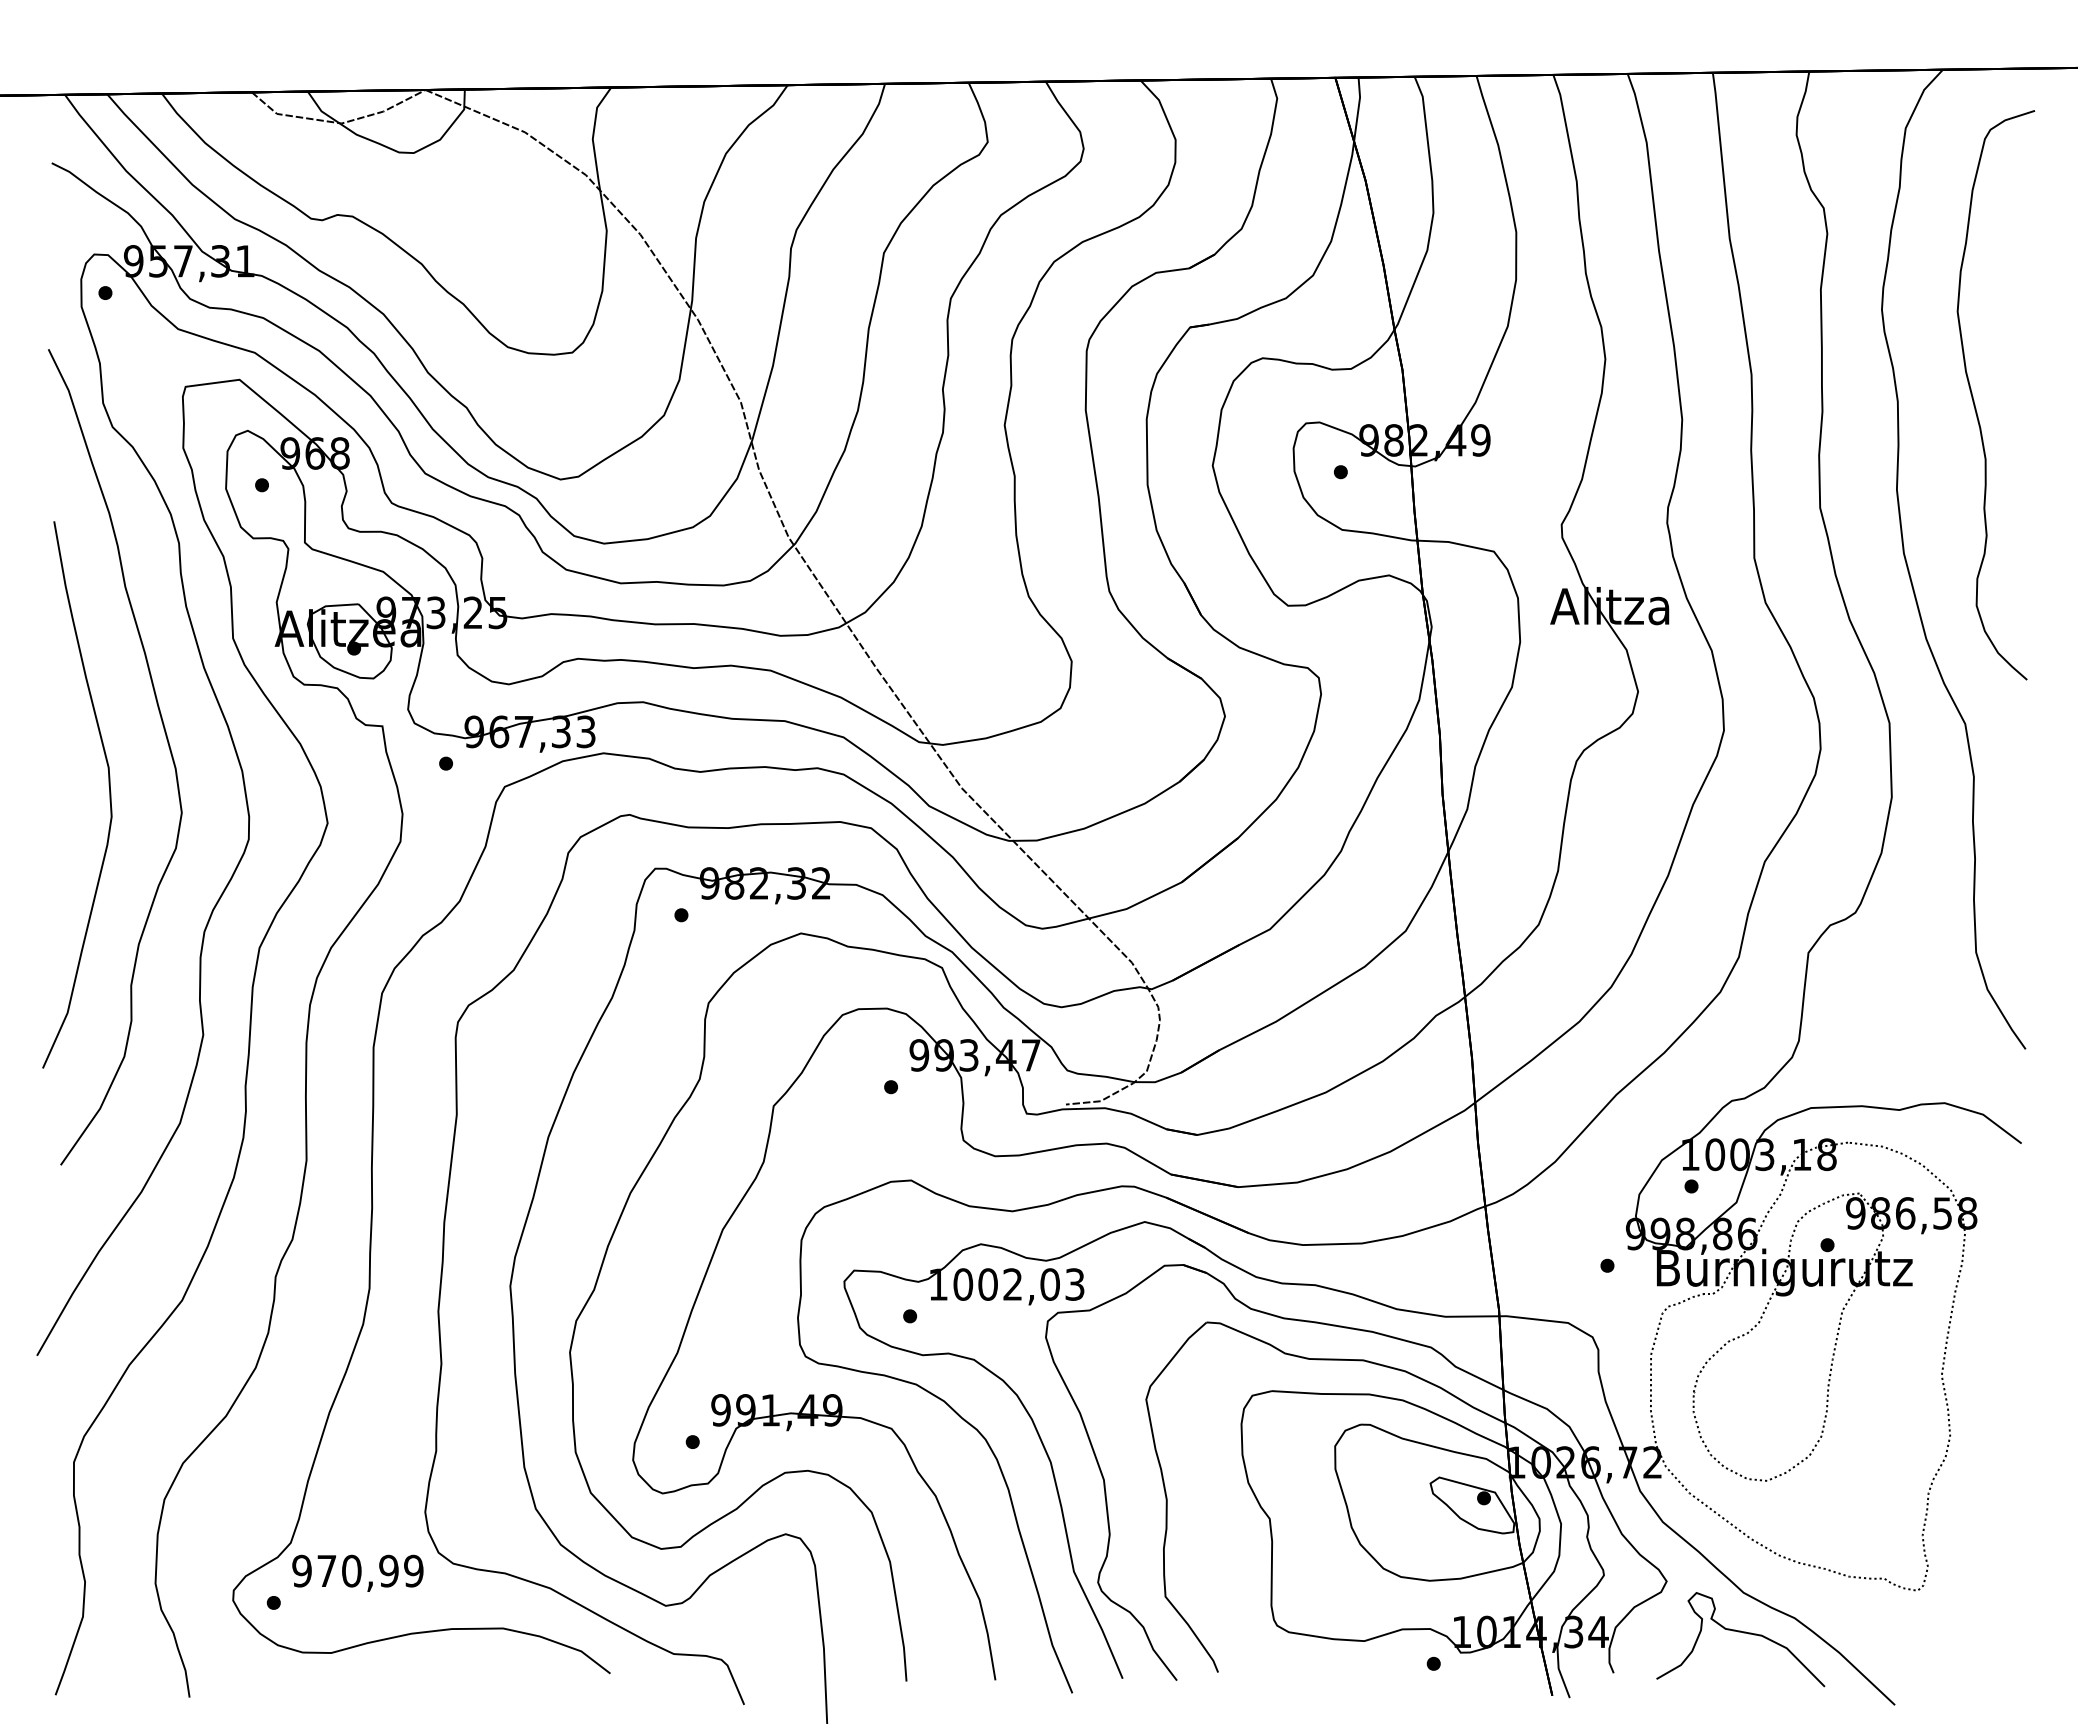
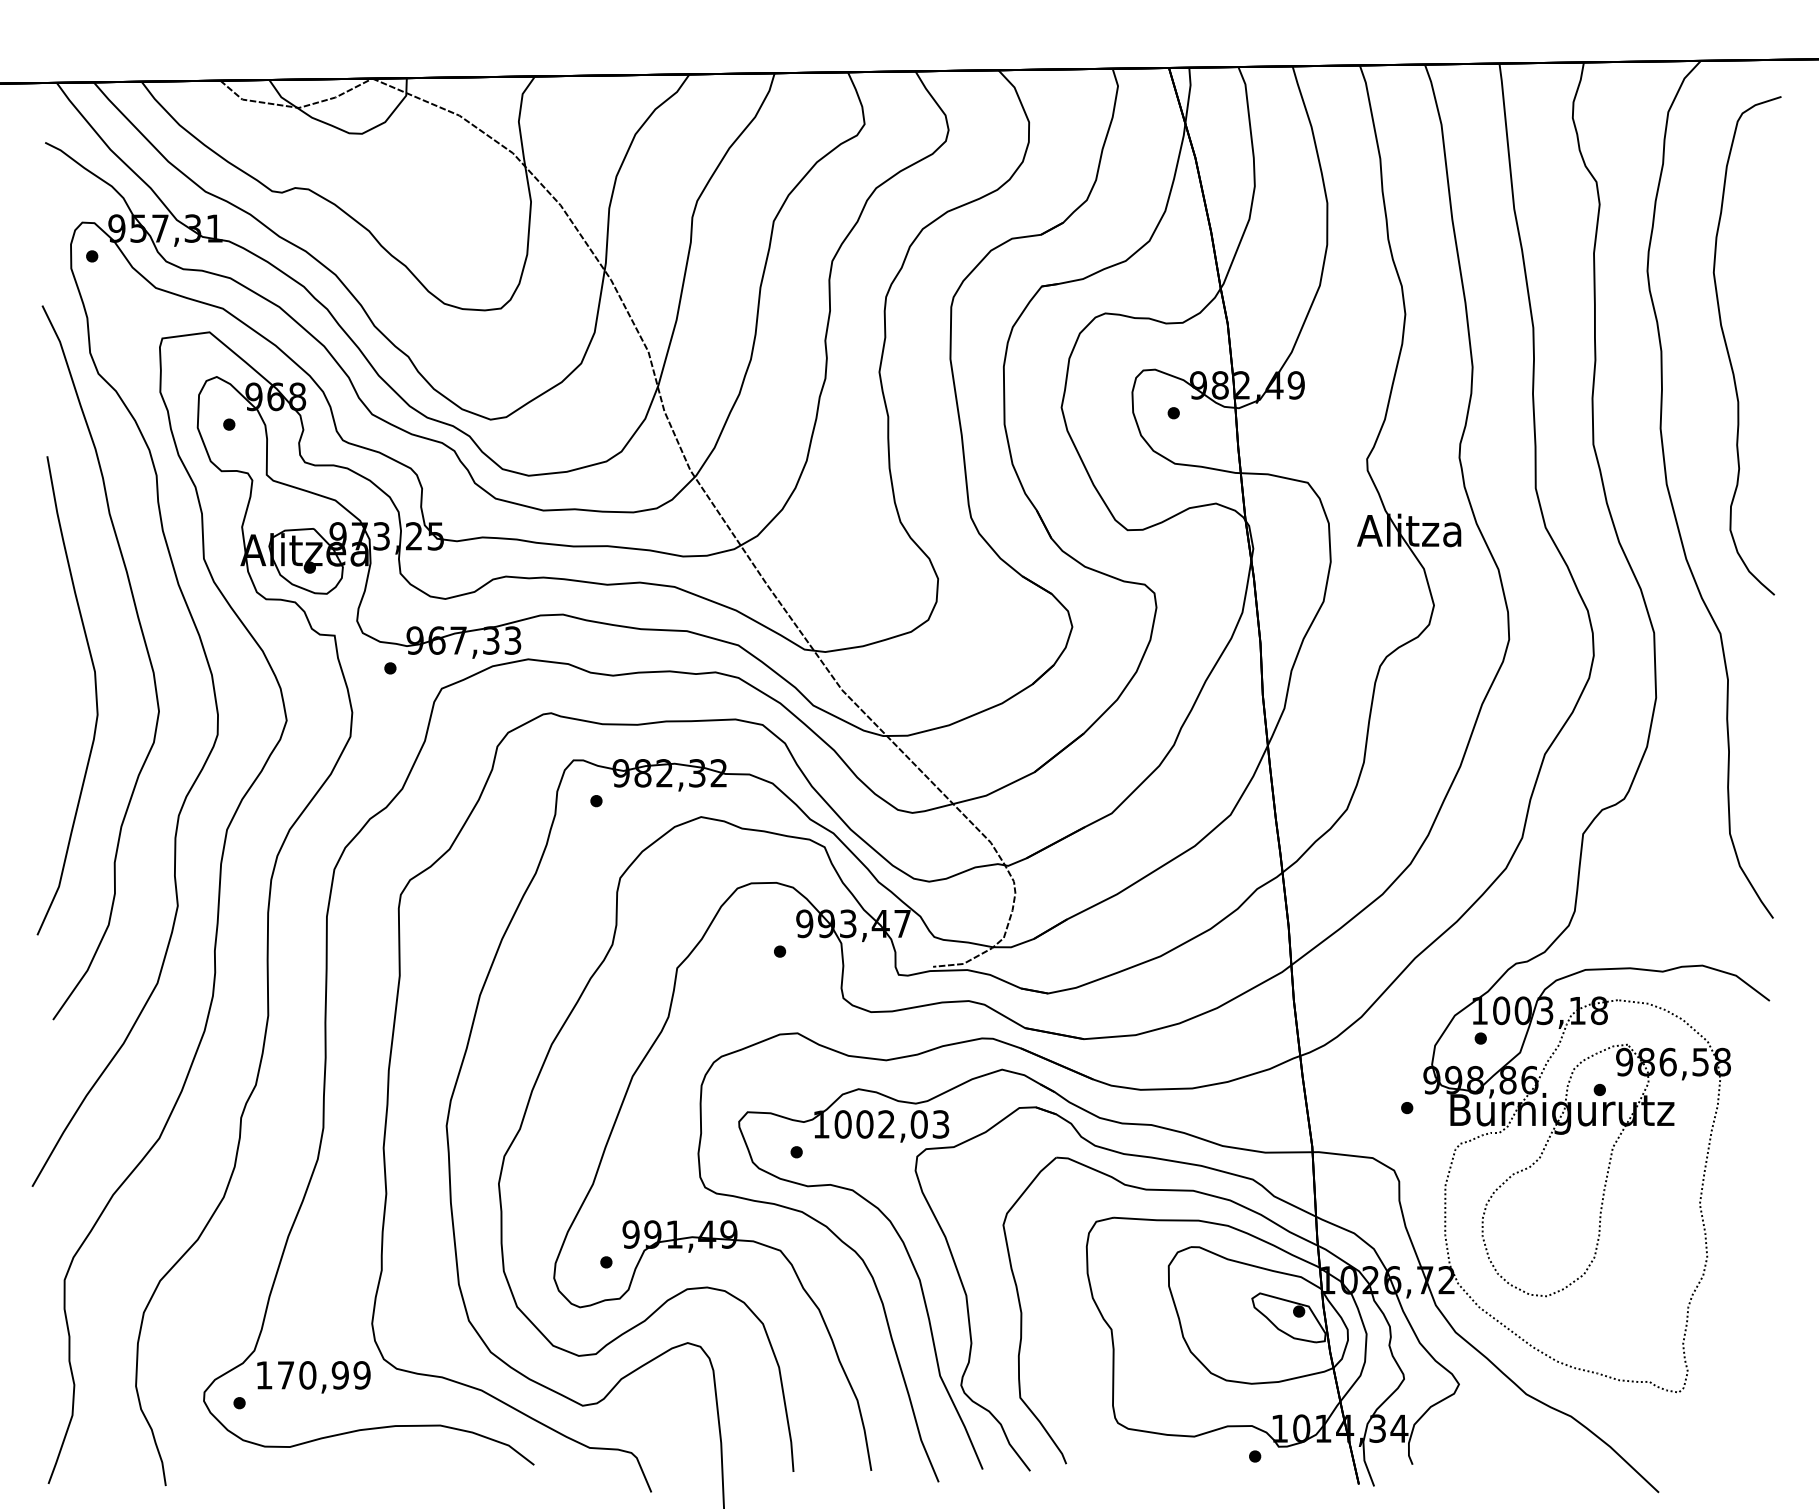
text: (301, 1570) -> (263, 1374), 970,99 -> 170,99
curve: (1743, 1633) -> (1526, 1429), removed

